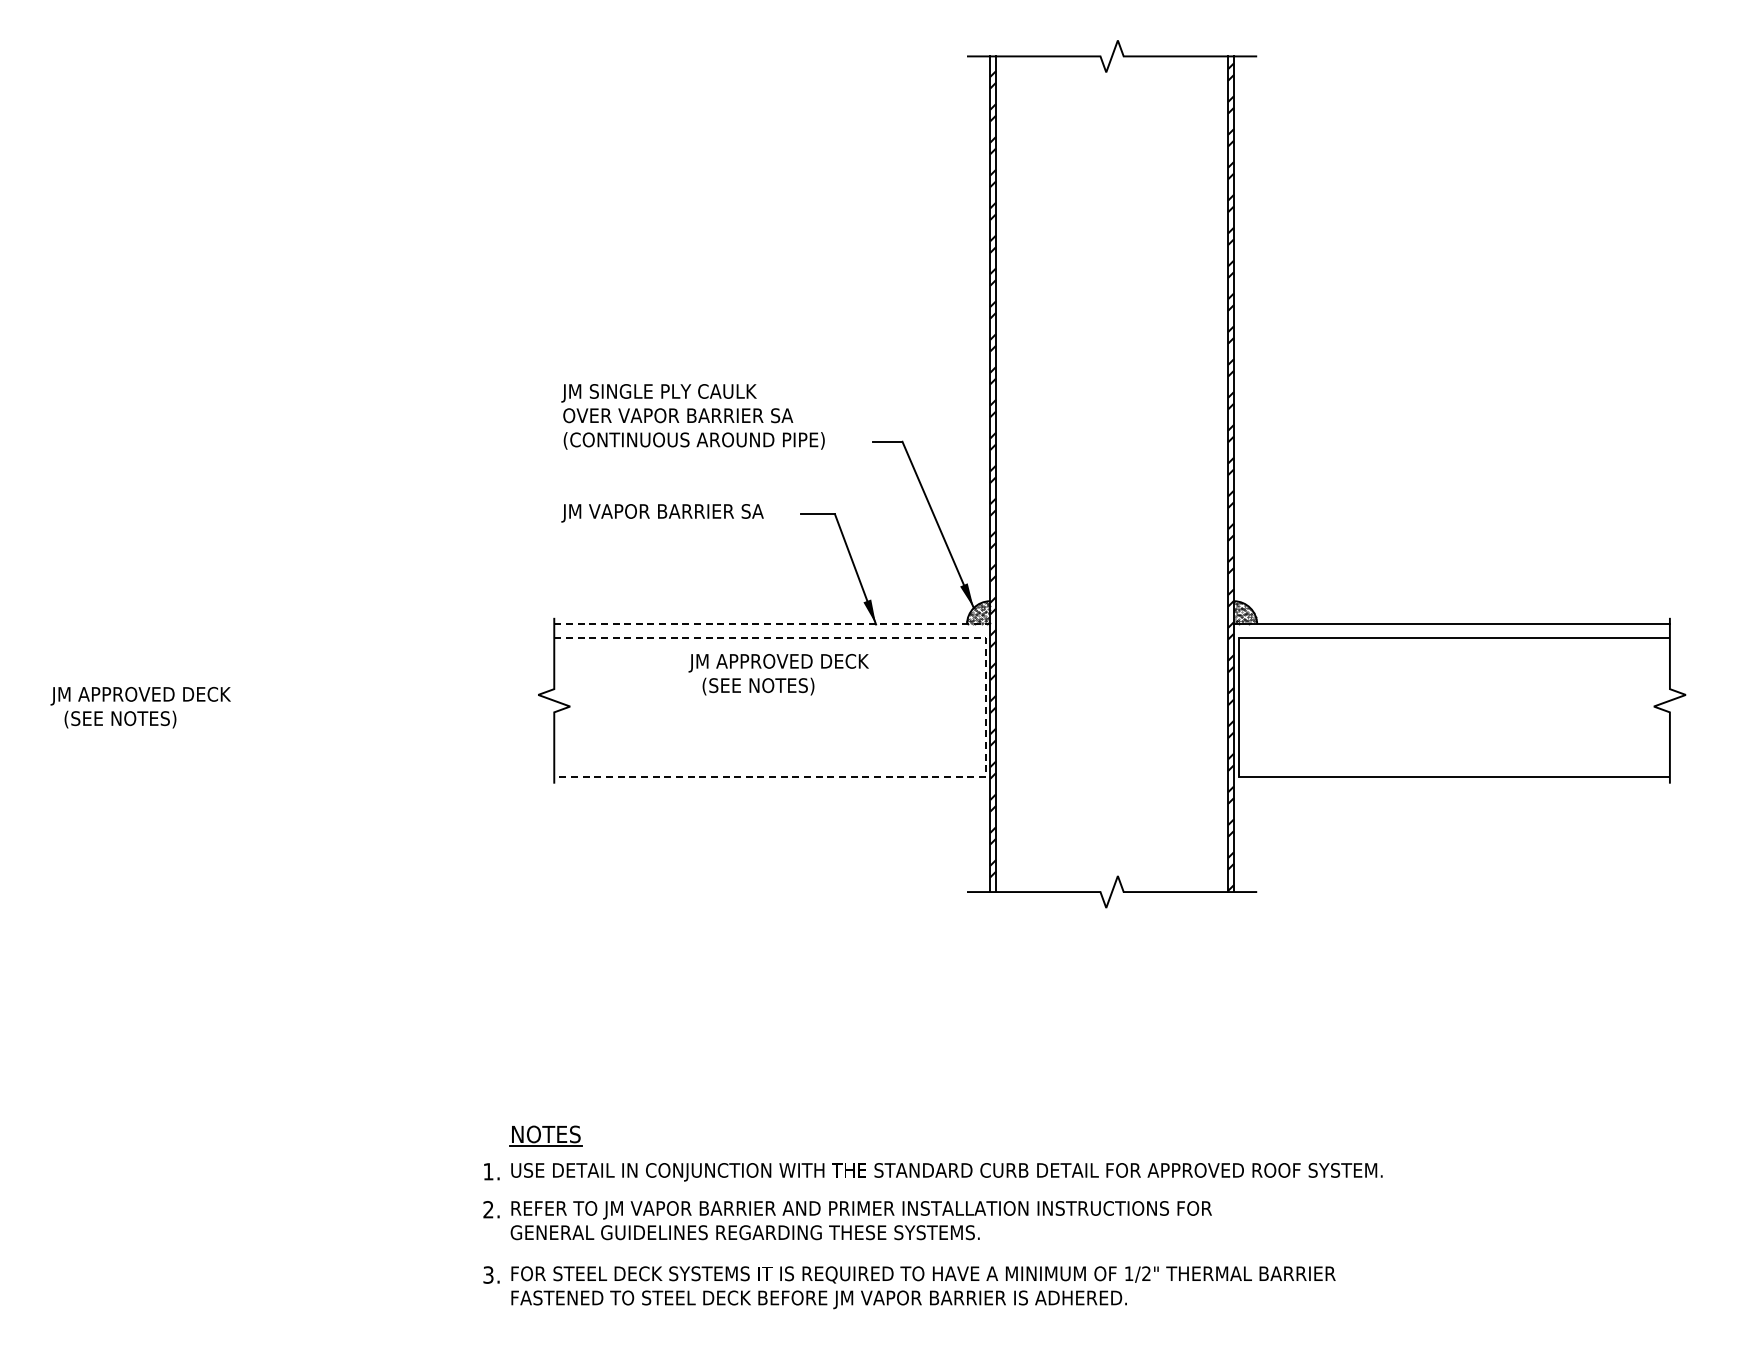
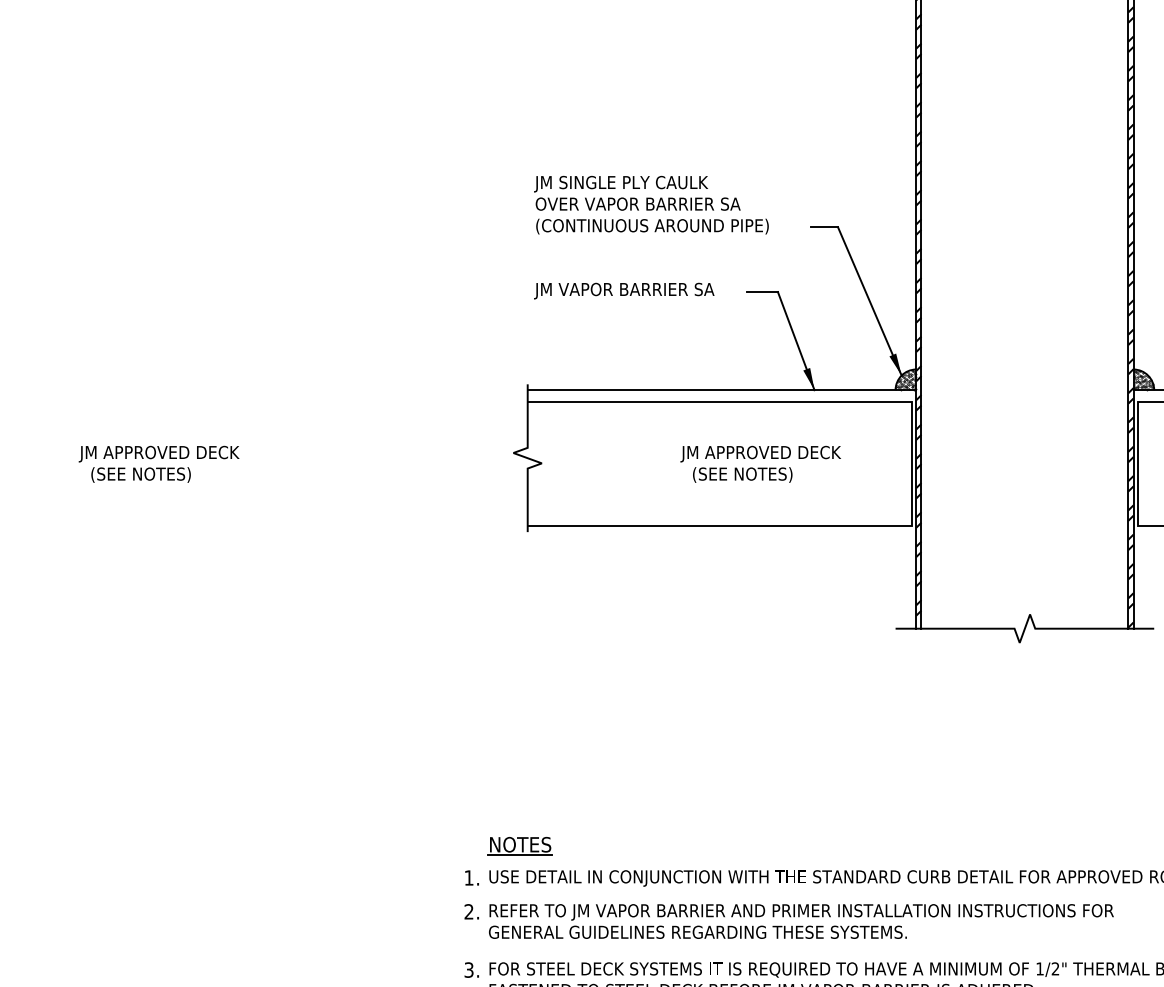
line: (772, 624) -> (722, 390), dashed -> solid
text: (778, 674) -> (760, 464), moved
line: (985, 707) -> (912, 464), dashed -> solid

